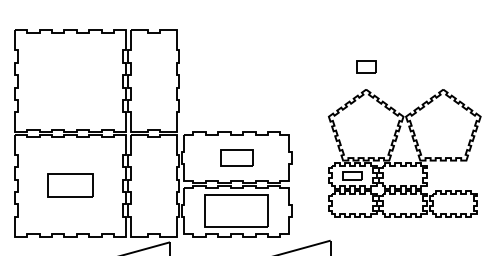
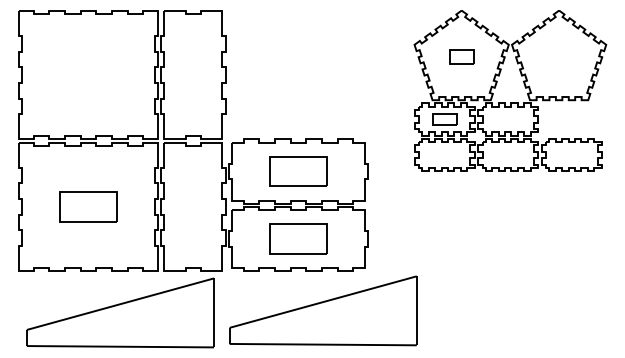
part: (236, 157) -> (298, 171), size x1.43
part: (404, 162) -> (510, 102), moved
part: (236, 210) -> (298, 238), size x0.71

